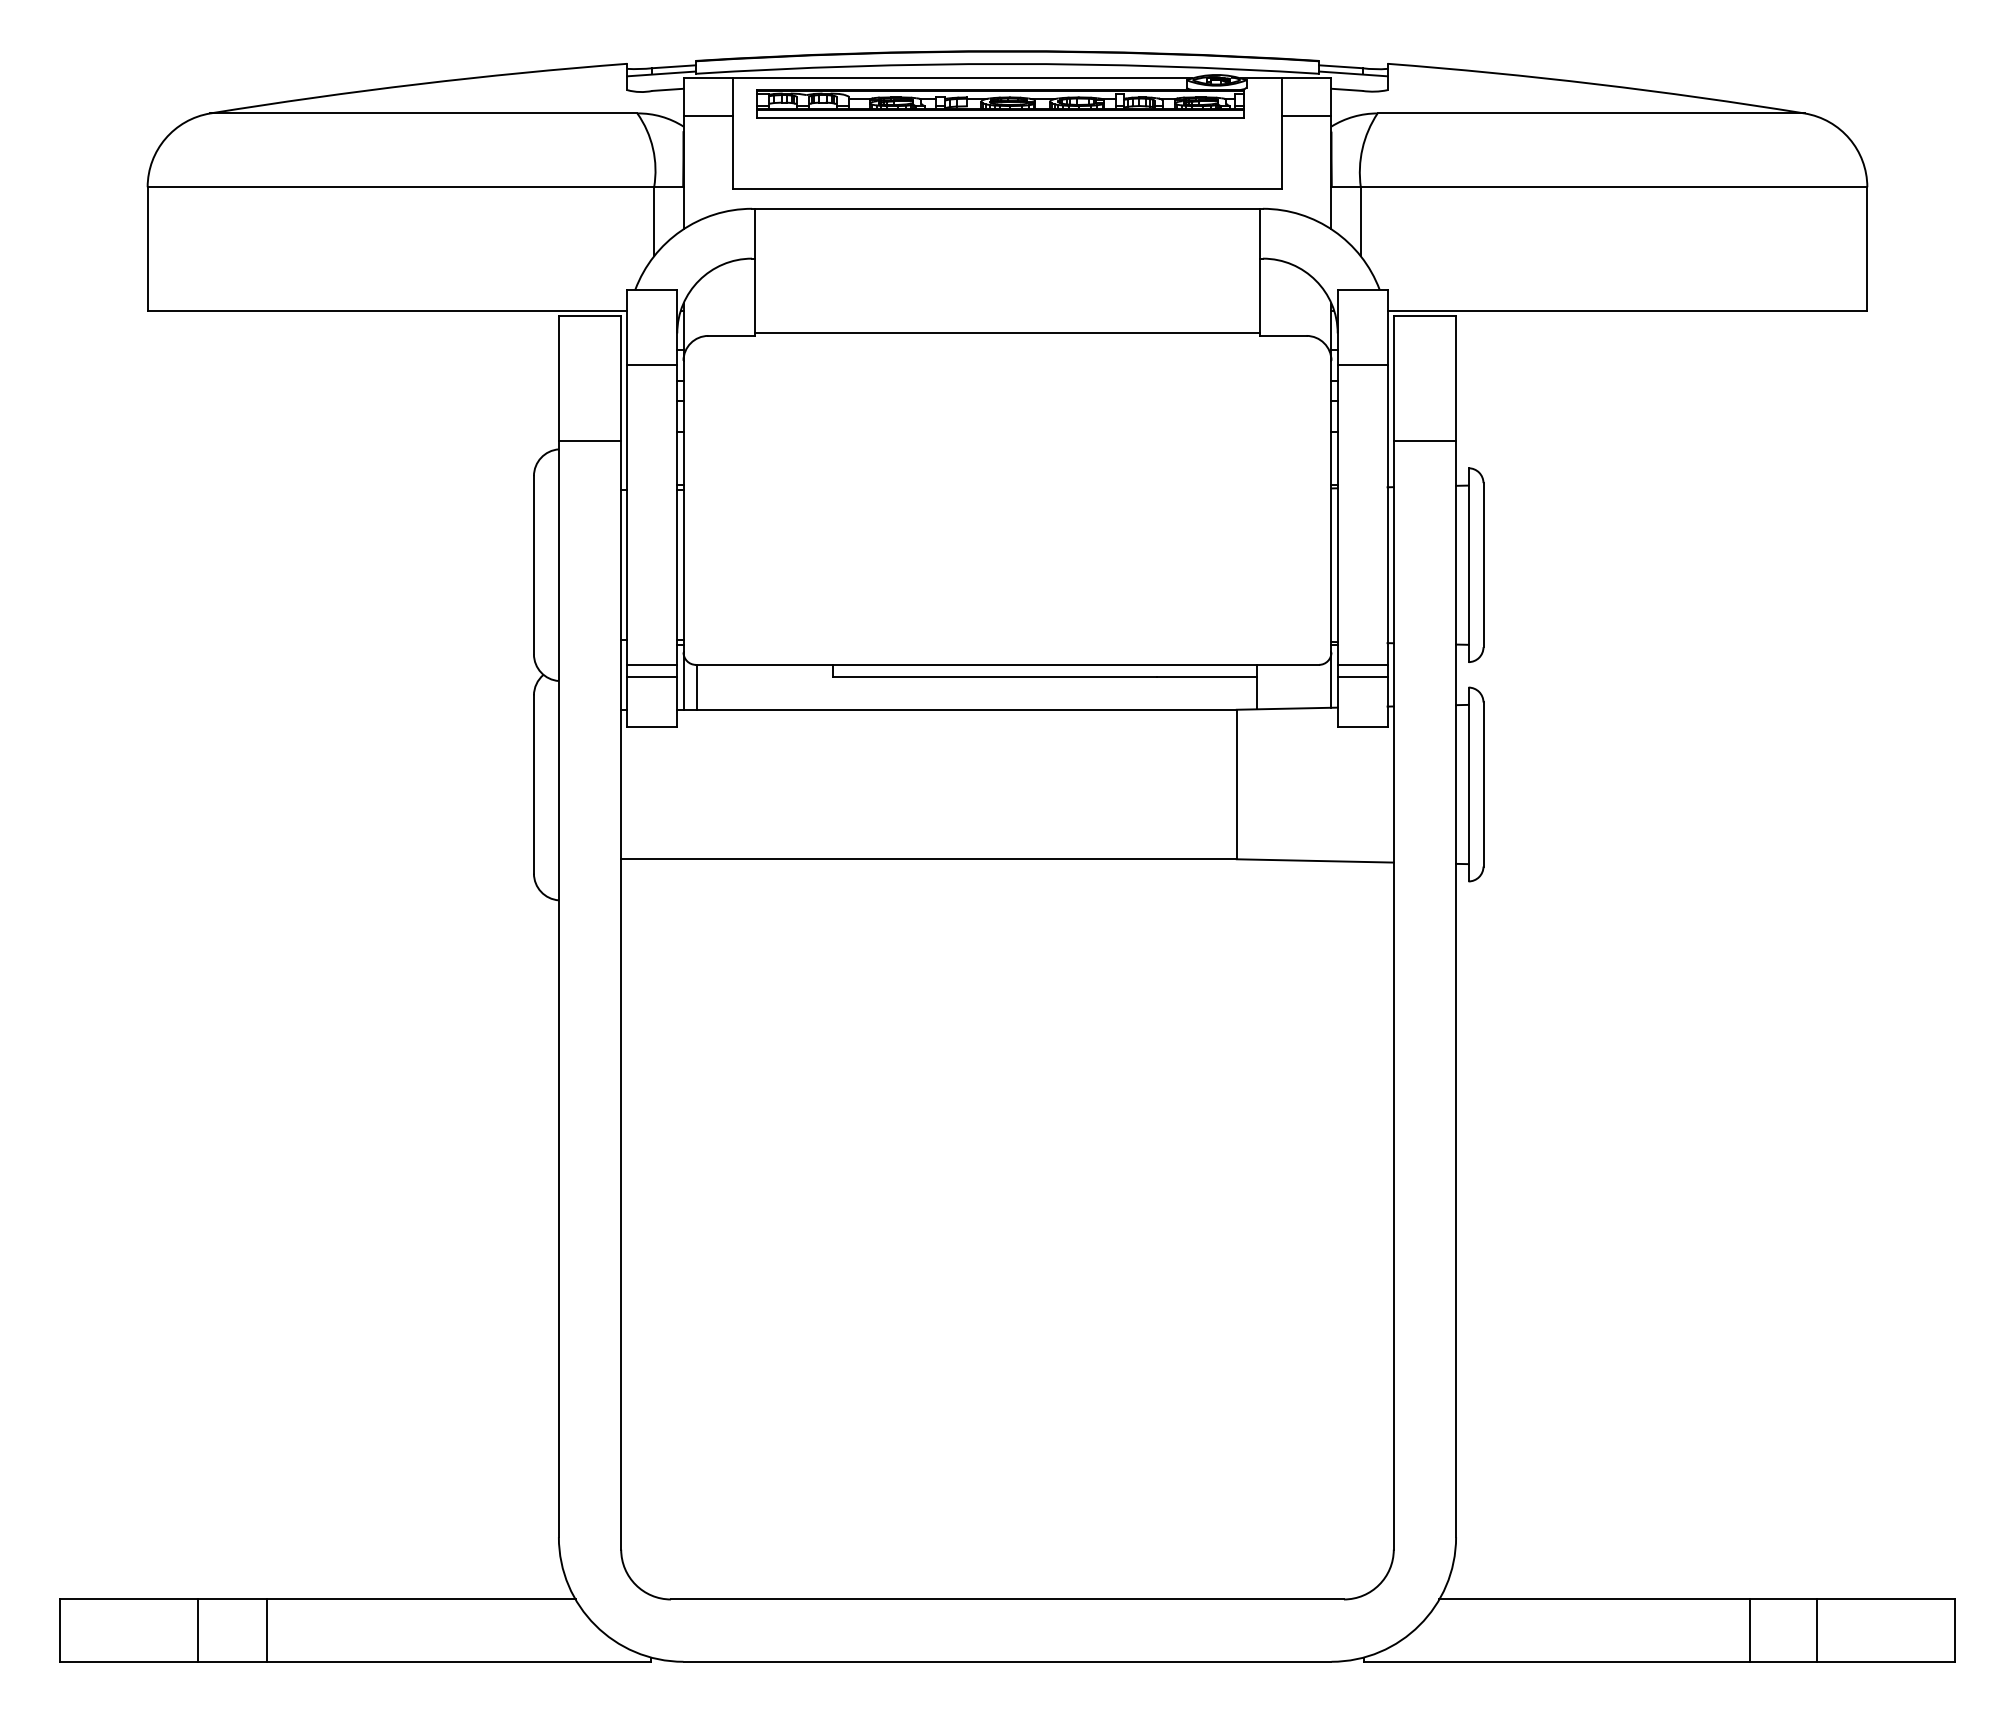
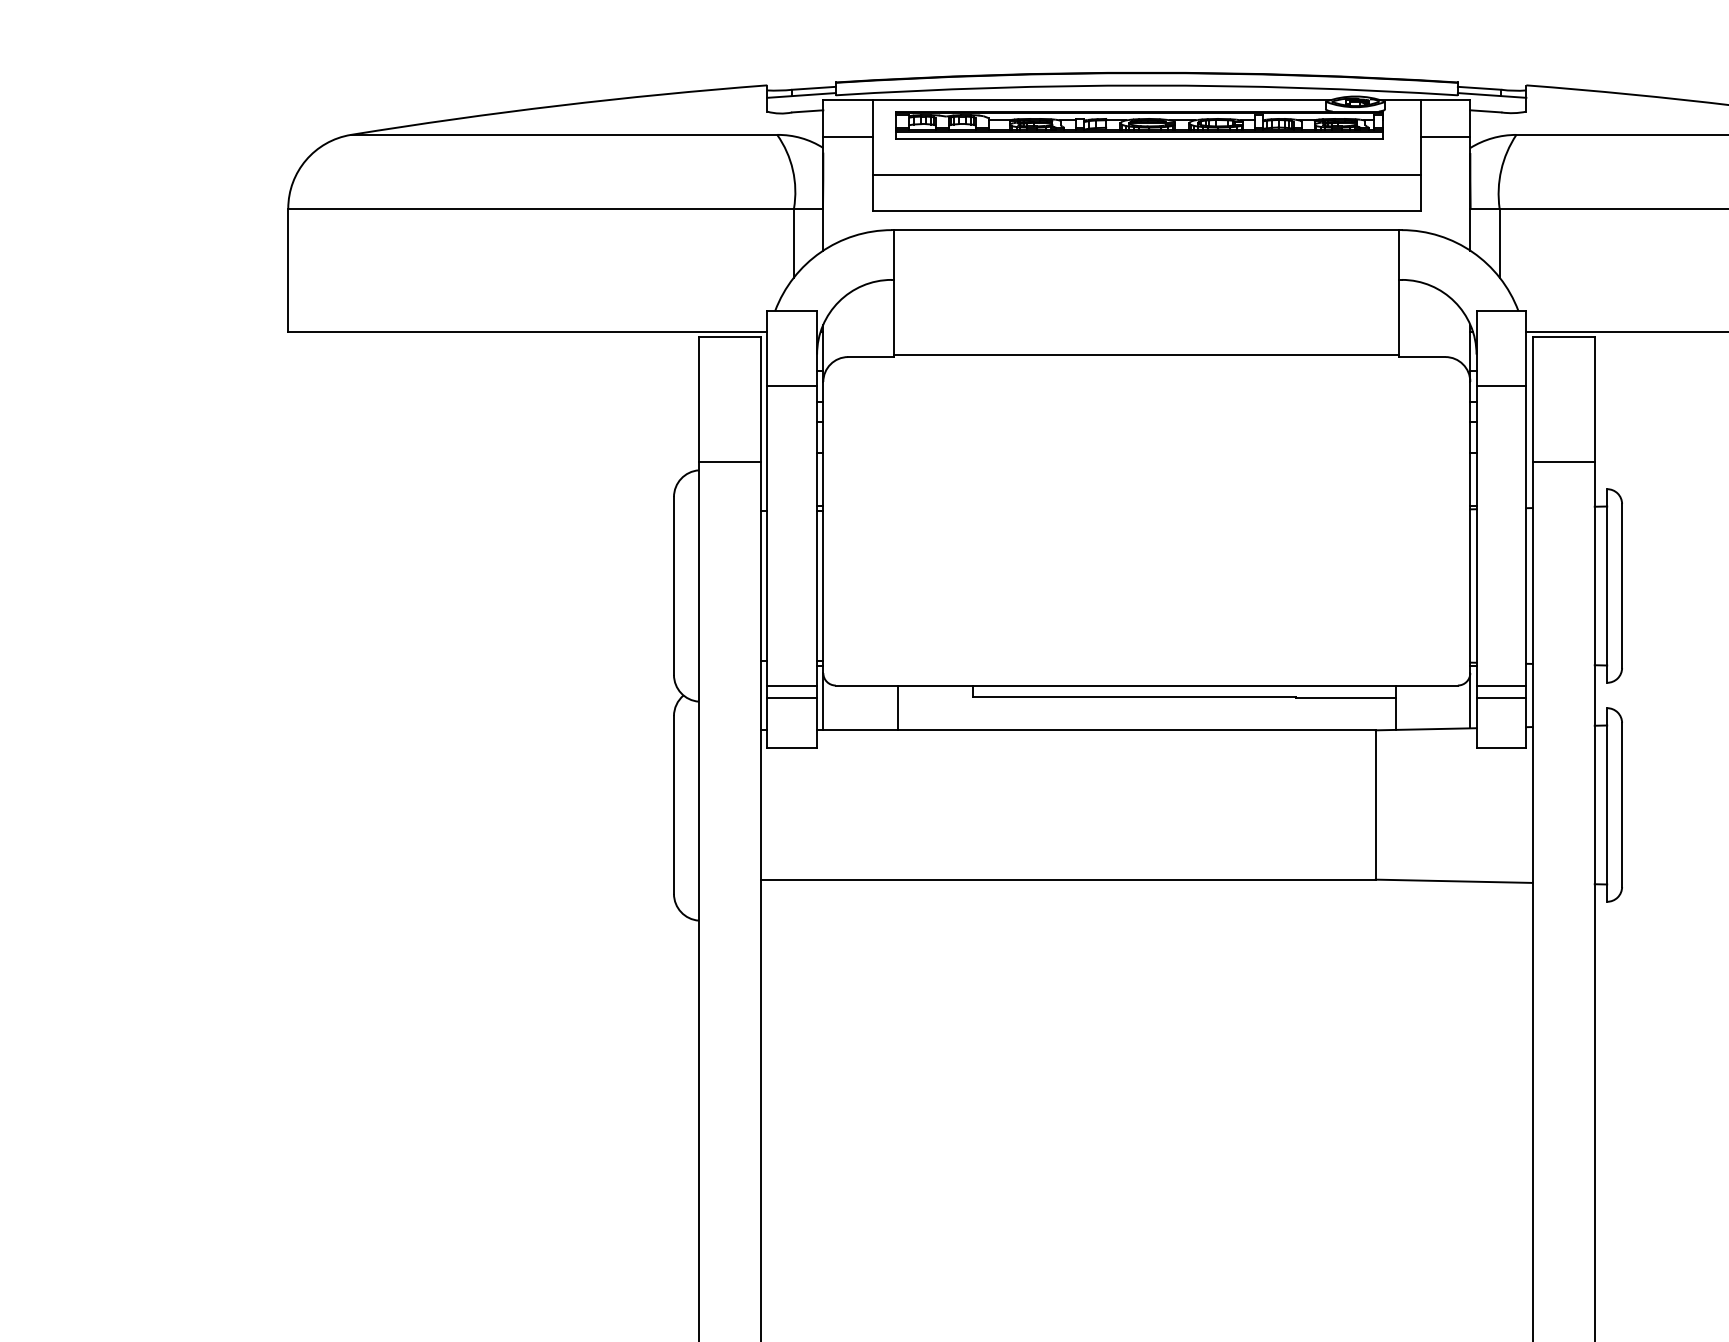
line: (1007, 153) -> (1146, 174), added
line: (697, 686) -> (898, 707), moved

